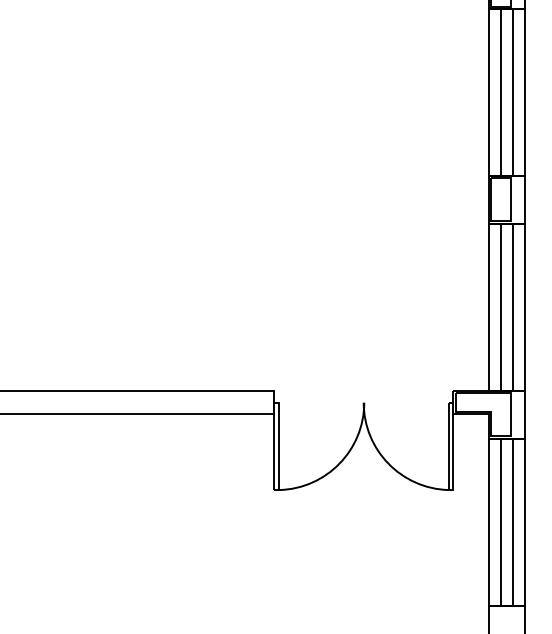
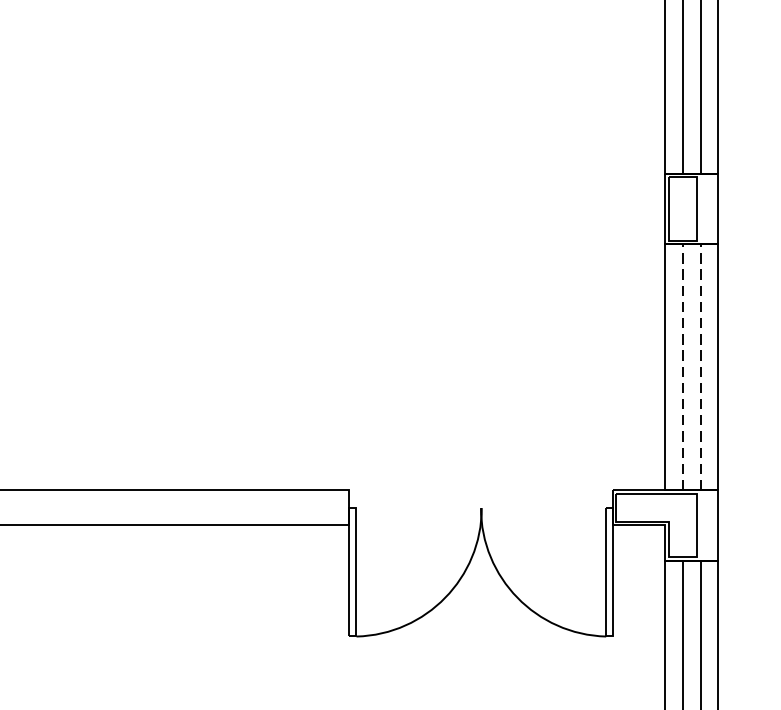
line: (500, 307) -> (682, 367), solid -> dashed
line: (513, 307) -> (701, 367), solid -> dashed

